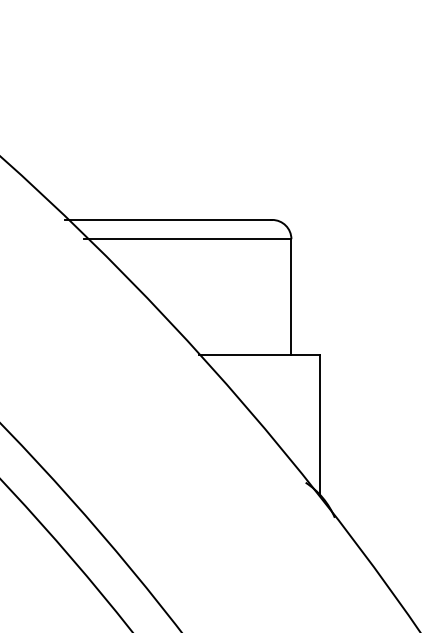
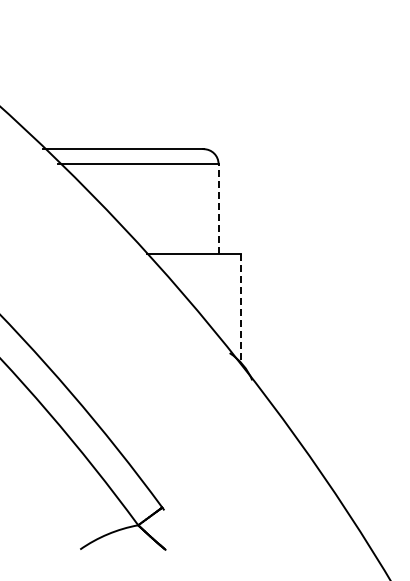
line: (291, 296) -> (218, 208), solid -> dashed
line: (320, 425) -> (241, 308), solid -> dashed

